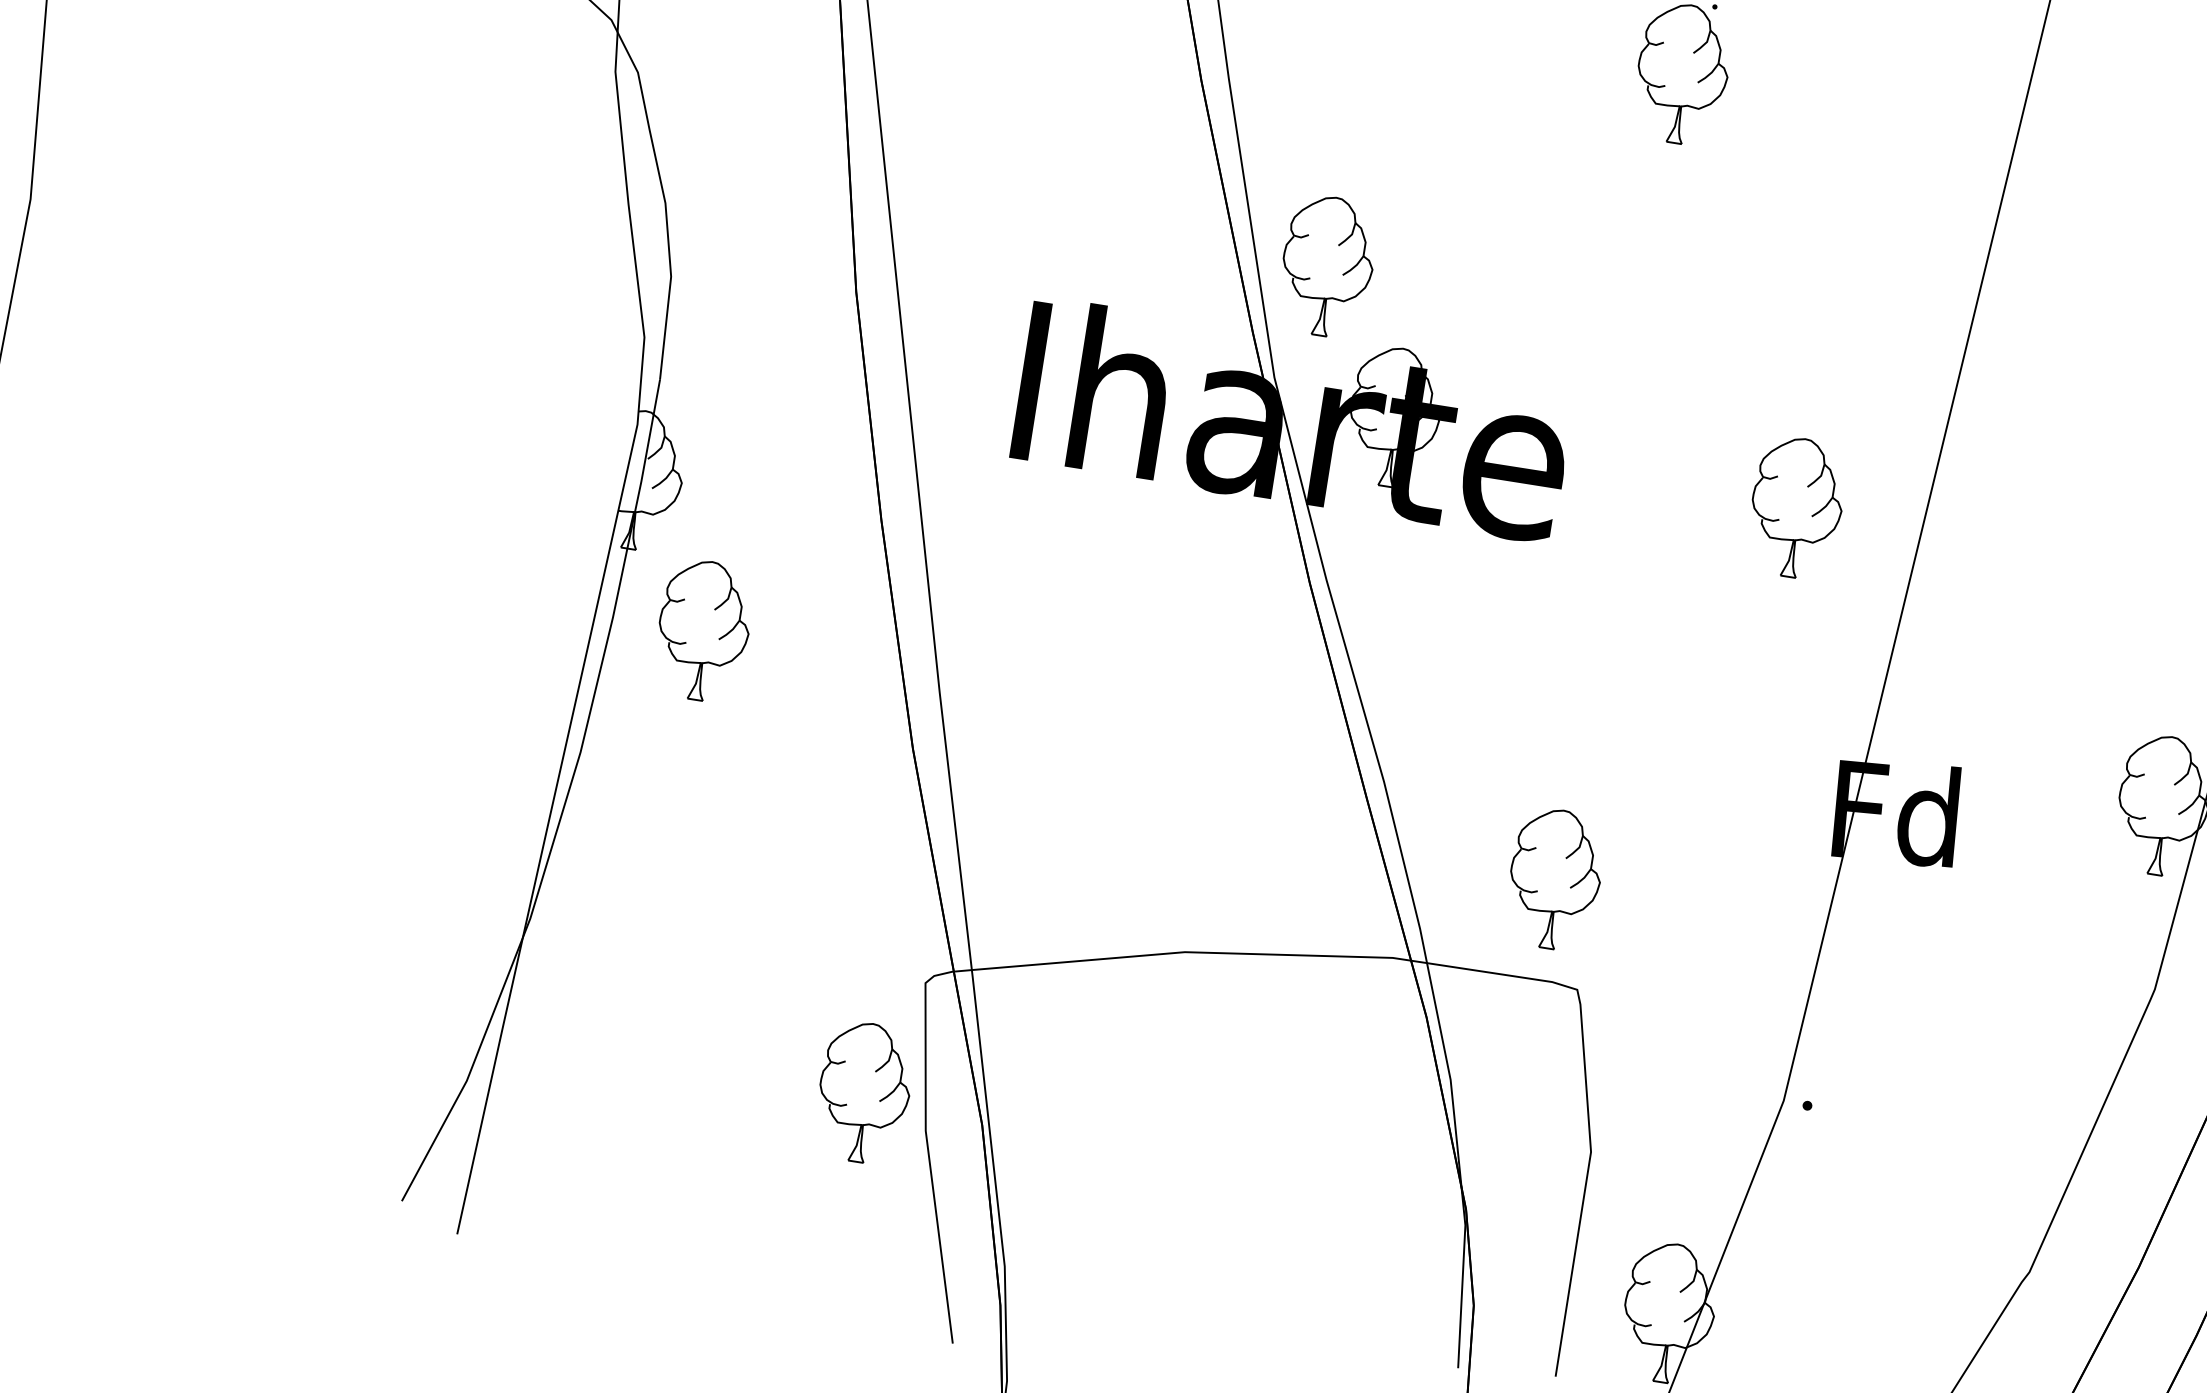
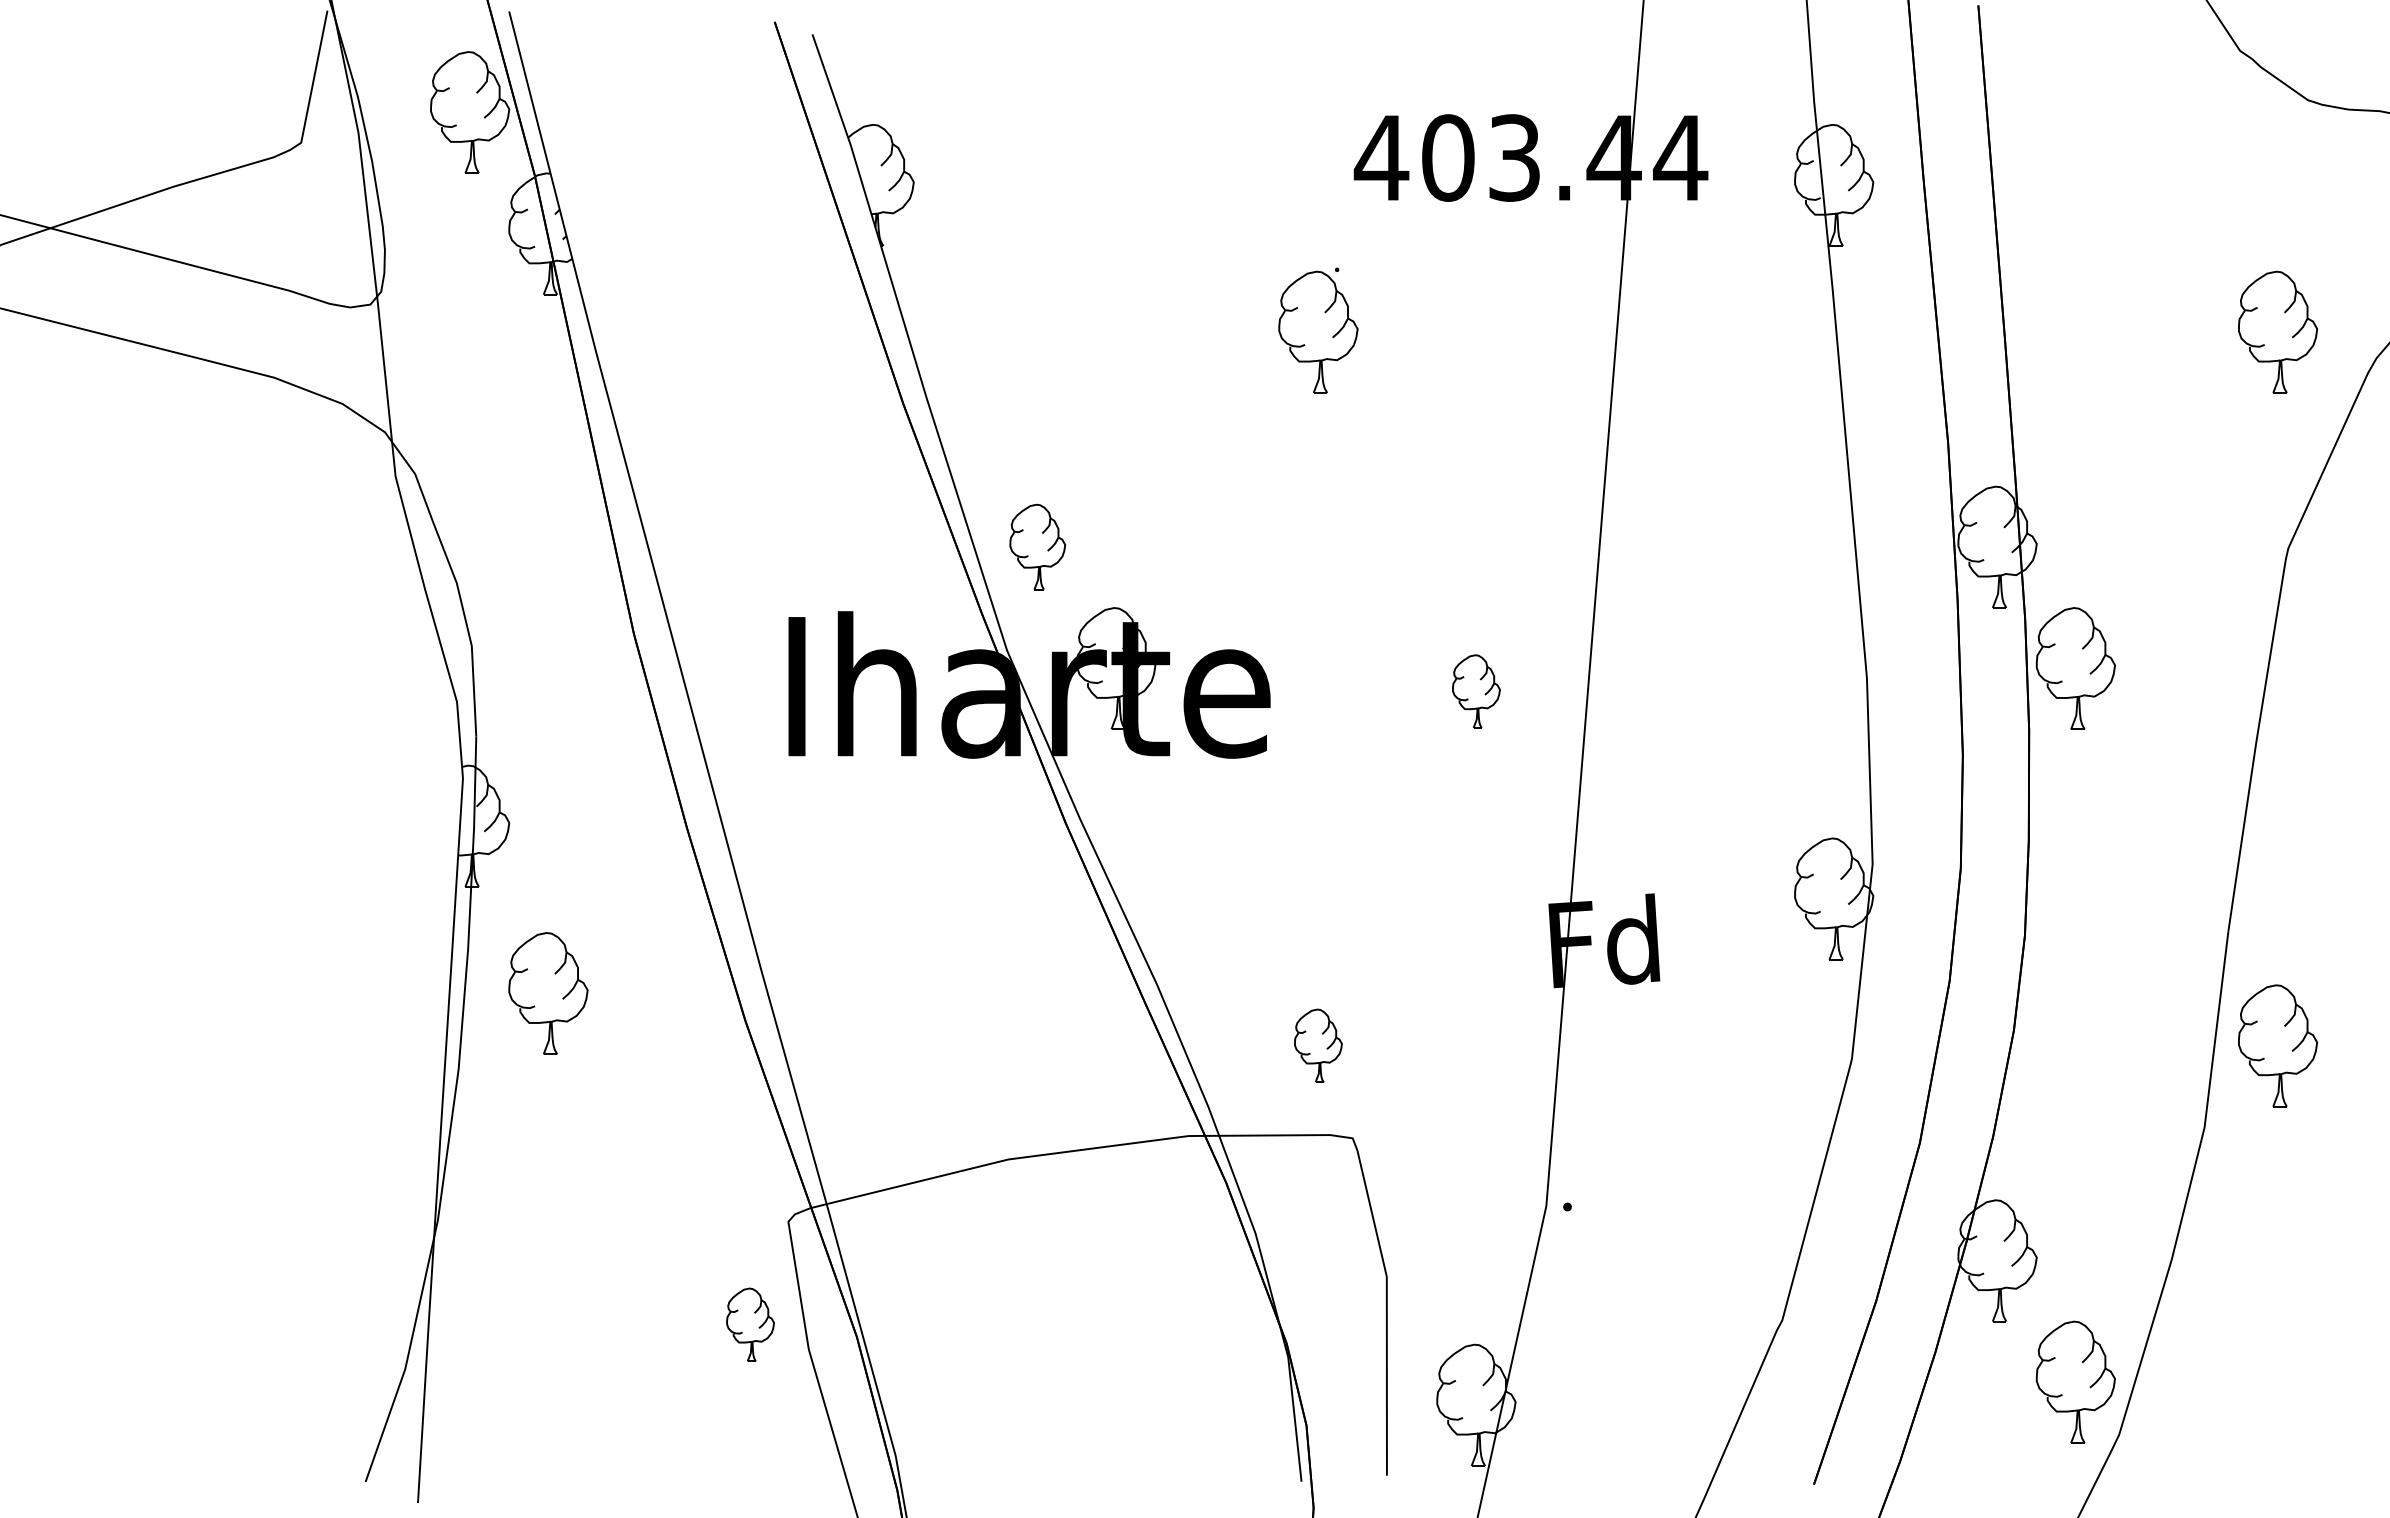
part: (1327, 265) -> (1037, 546), size x0.7
part: (1796, 507) -> (1476, 691), size x0.6
part: (703, 630) -> (548, 993), moved
part: (1555, 878) -> (1318, 1045), size x0.6
part: (864, 1092) -> (750, 1324), size x0.6

